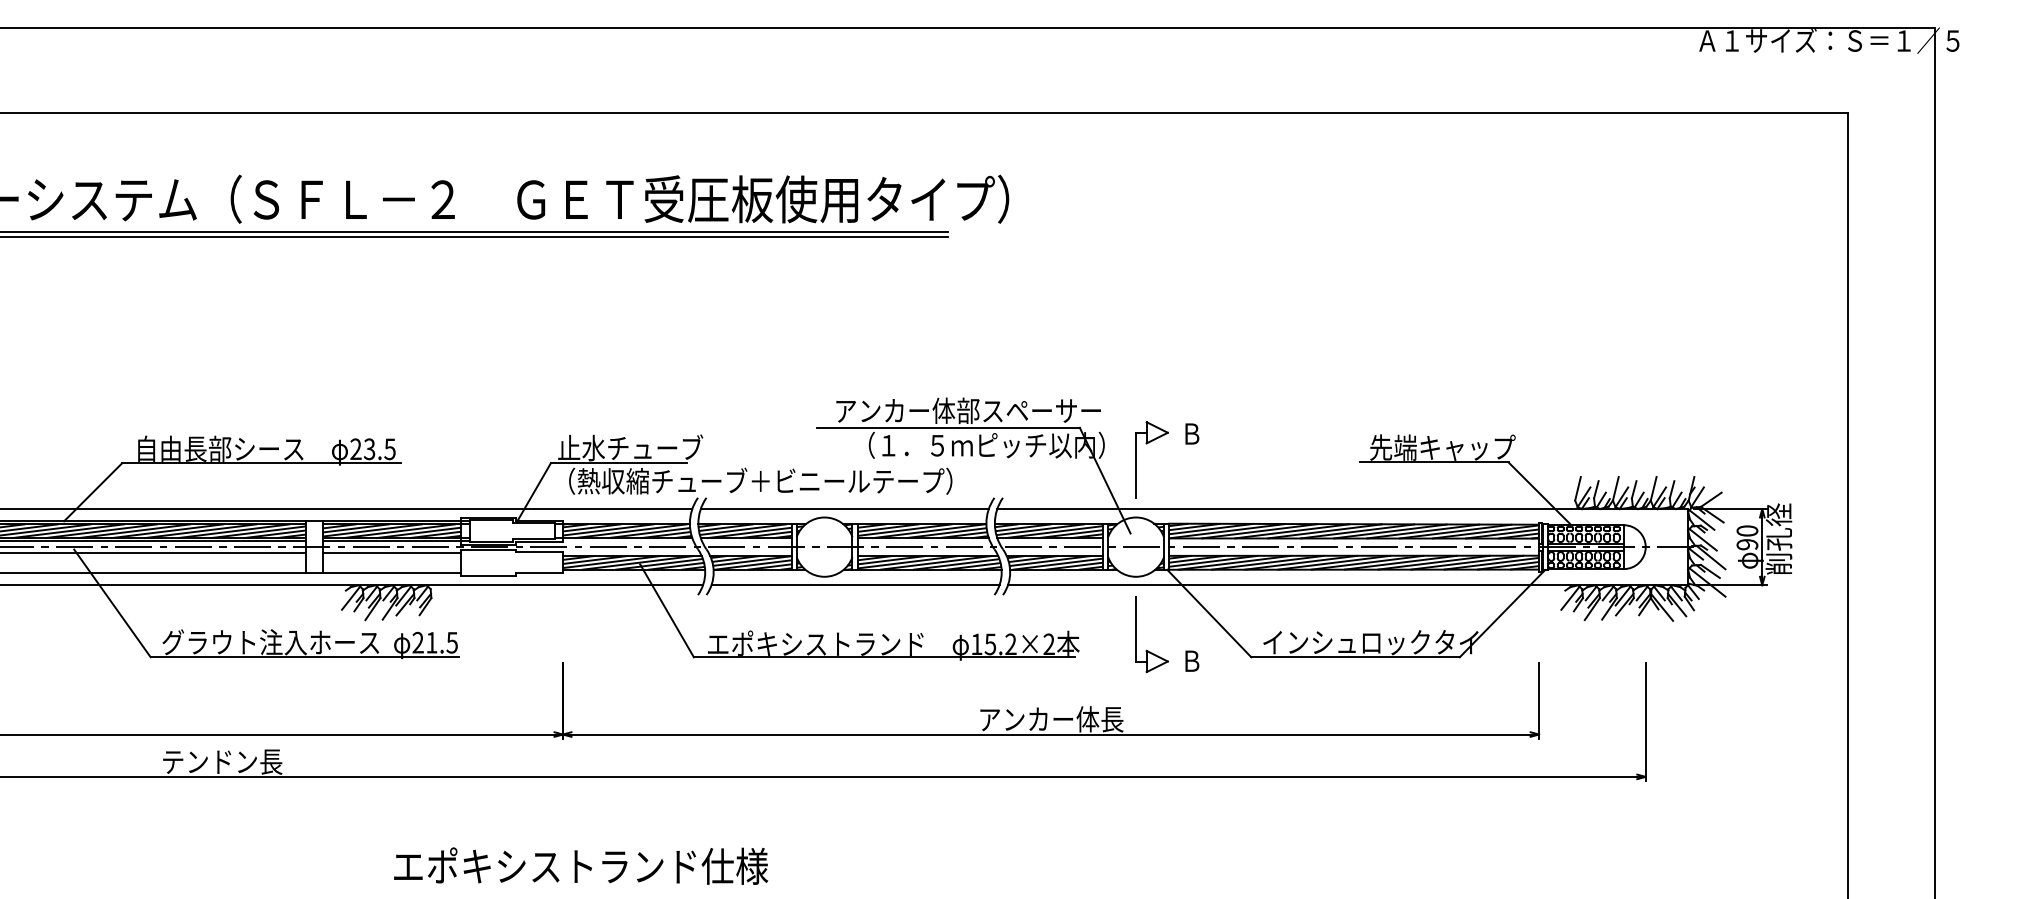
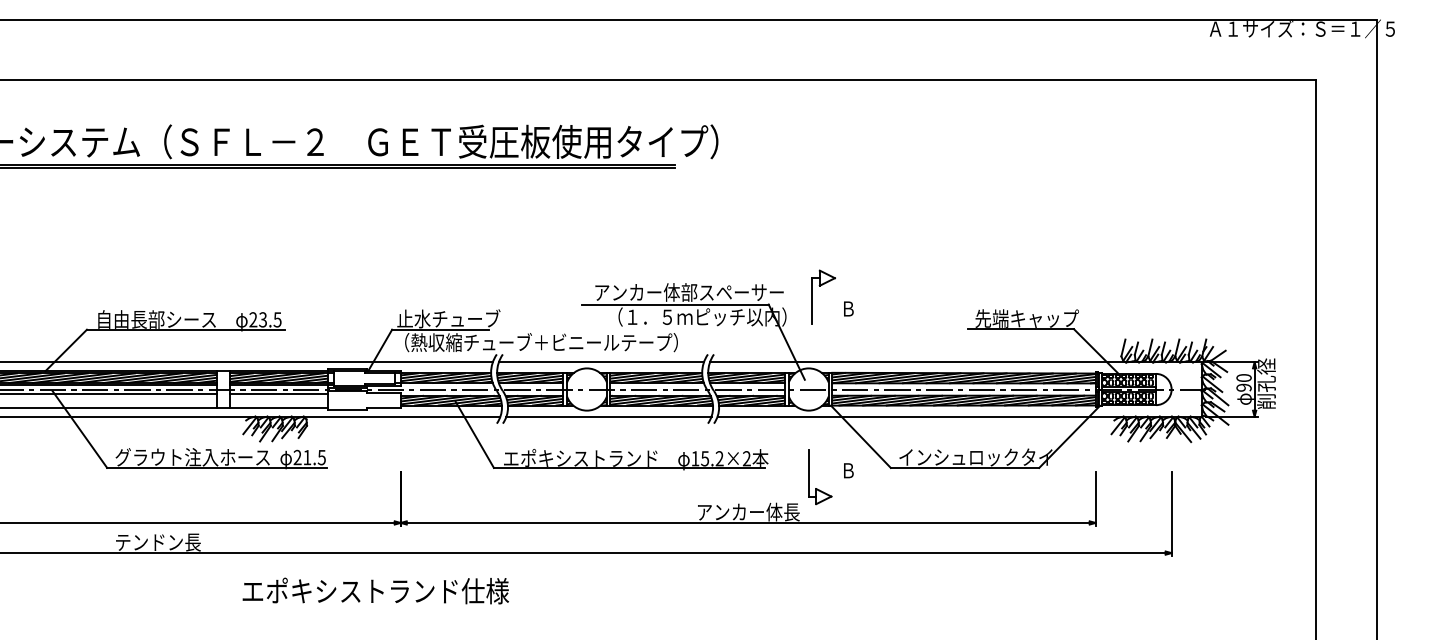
part: (1136, 459) -> (812, 297), moved
part: (1136, 634) -> (809, 477), moved
text: (581, 865) -> (376, 590), moved

